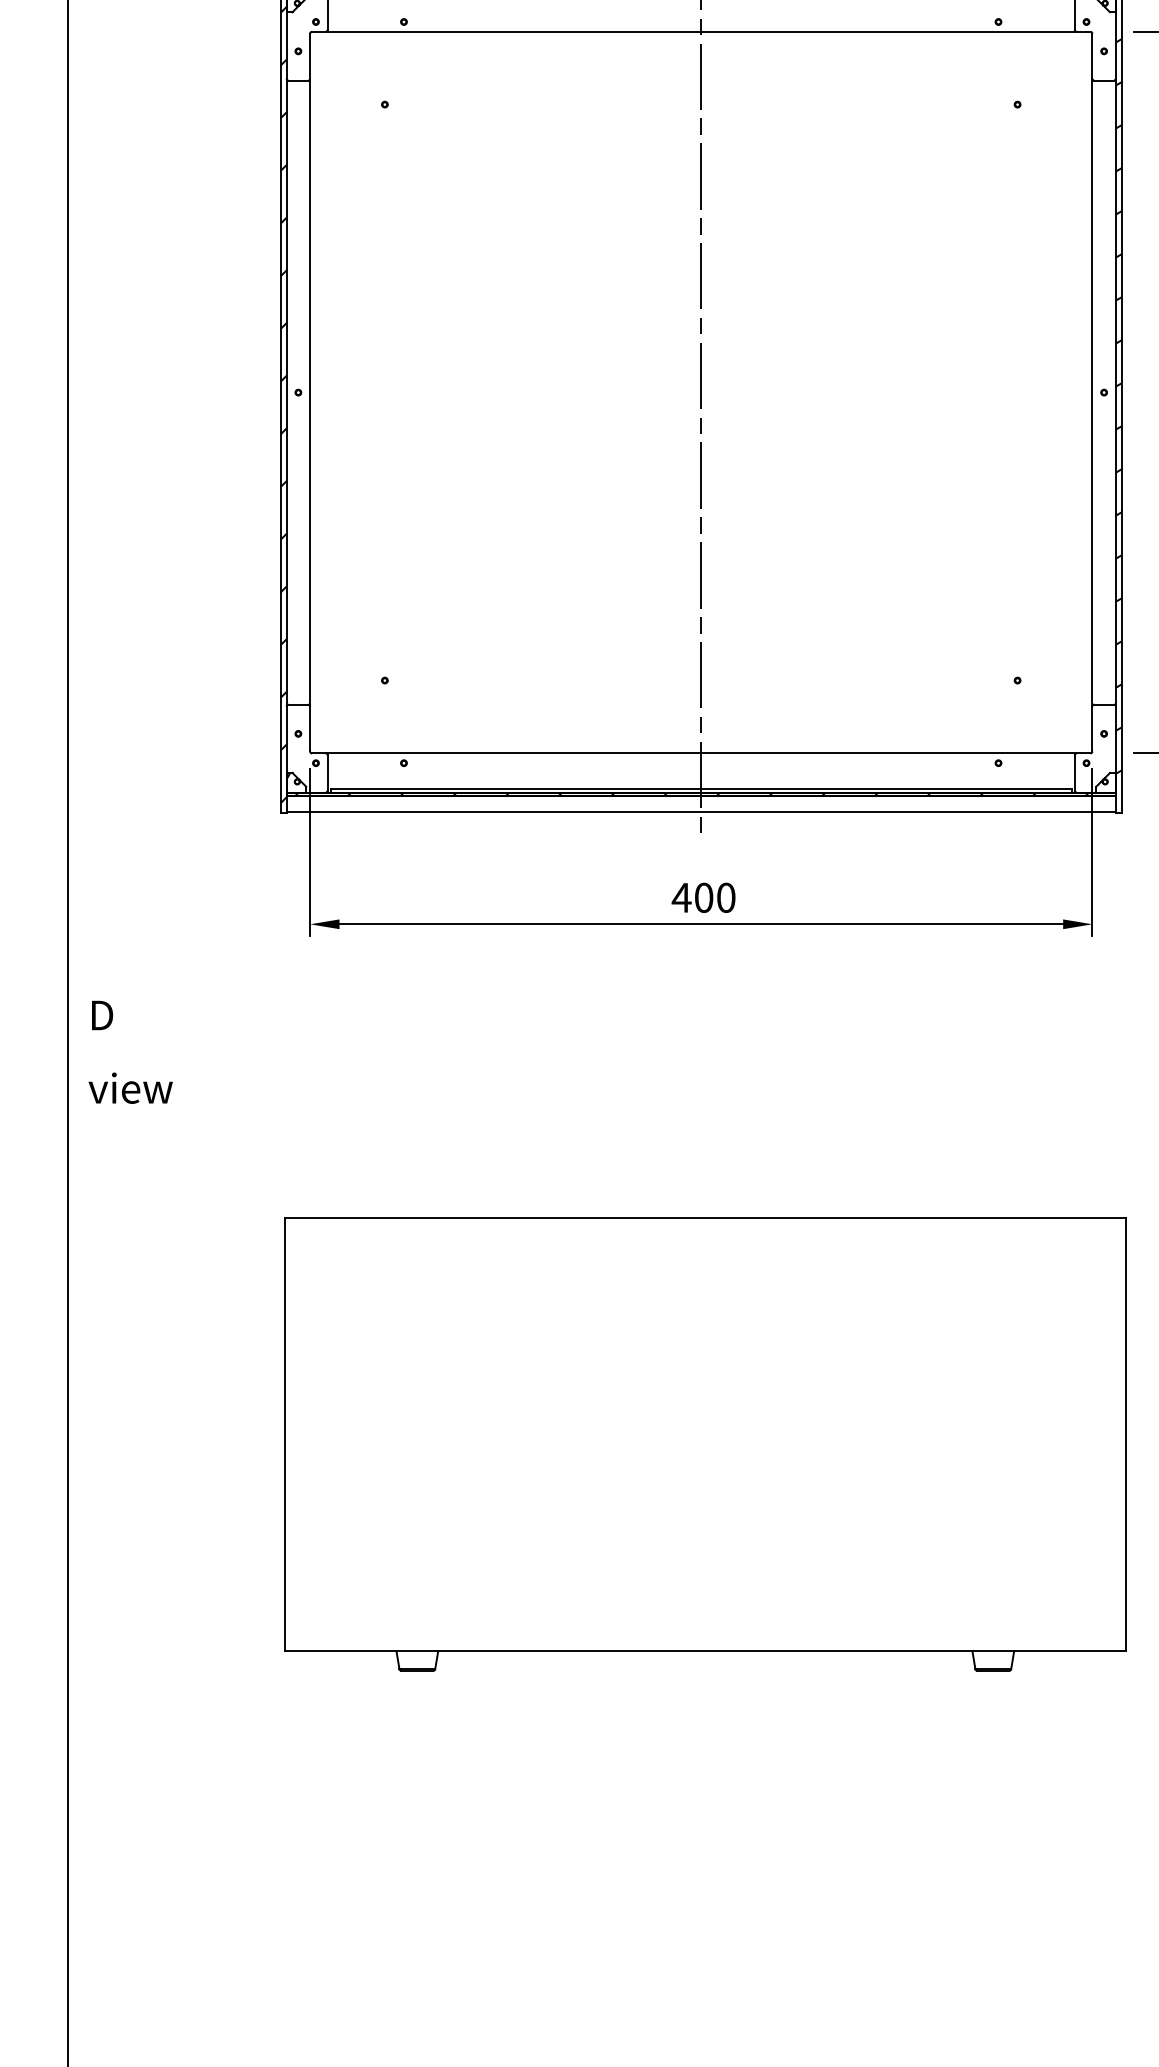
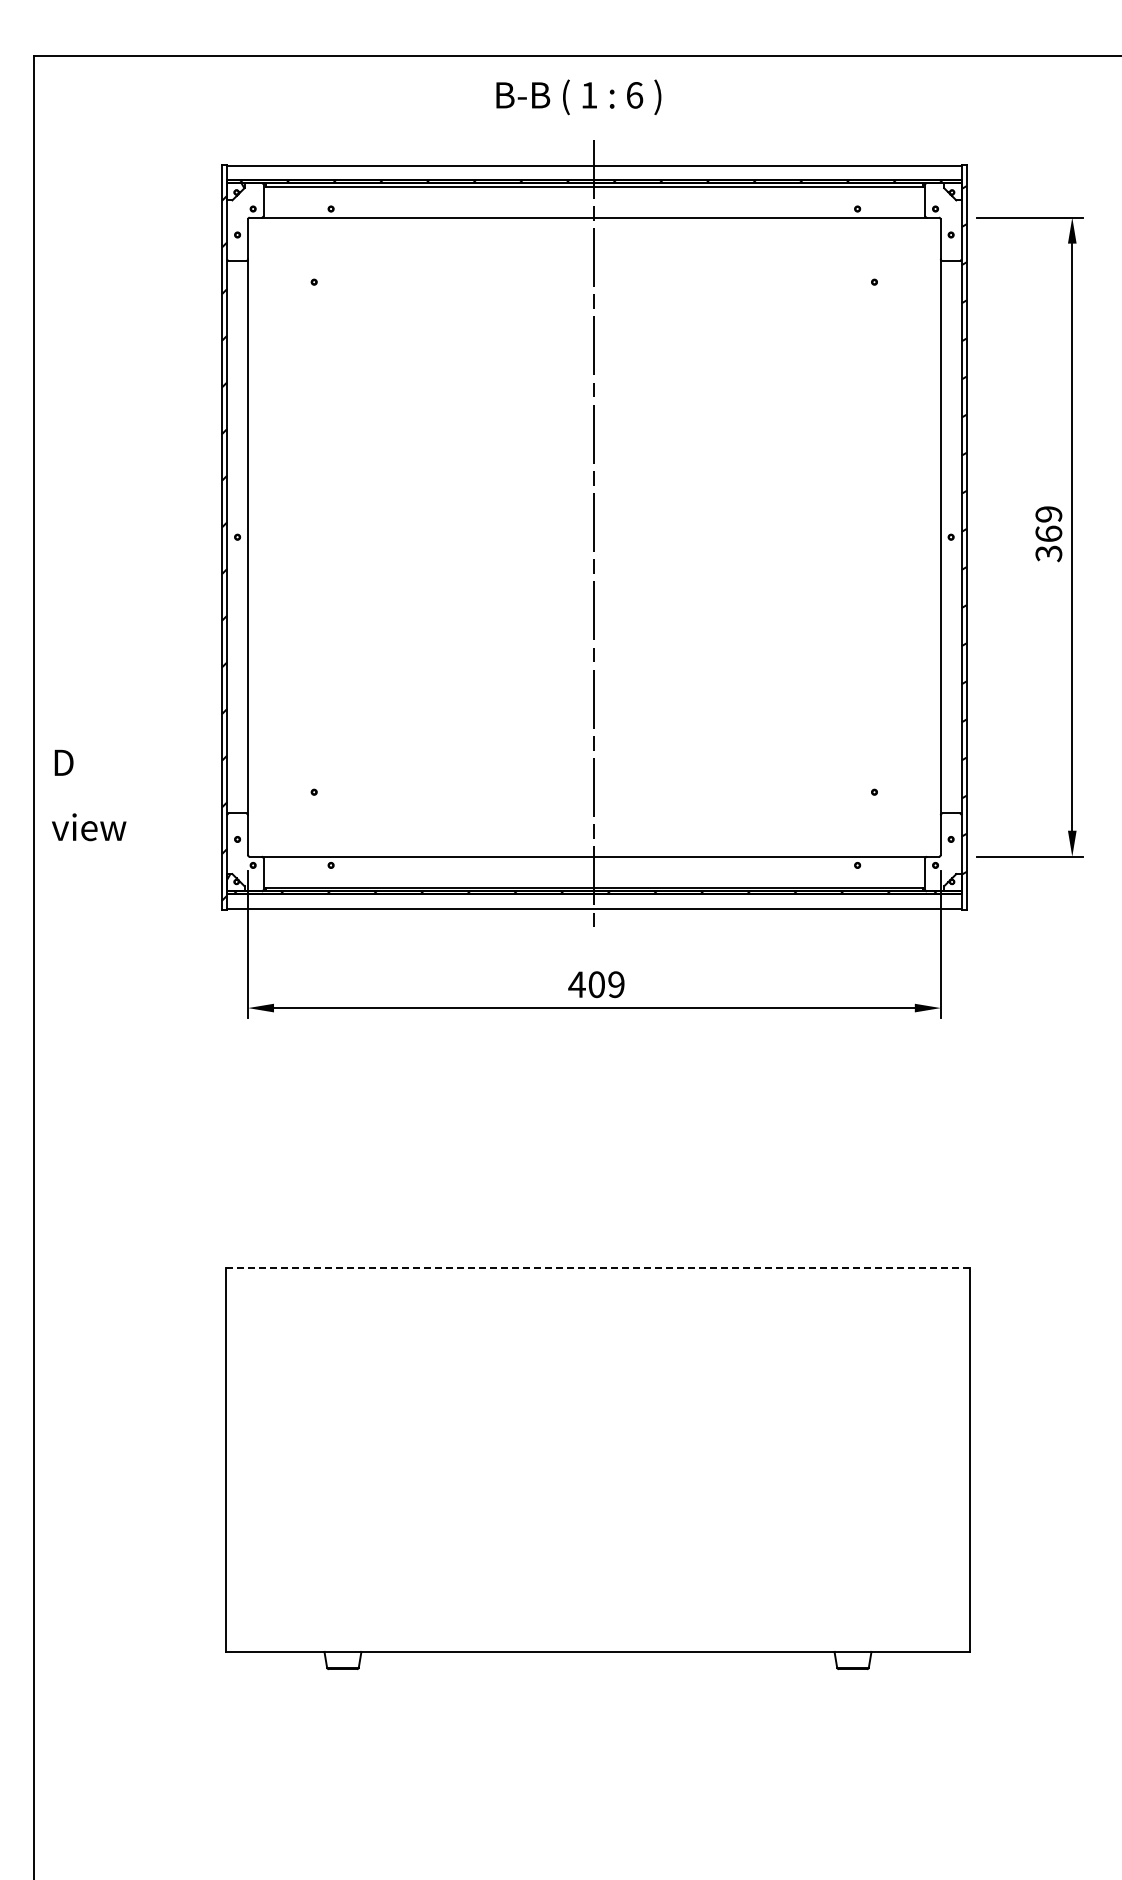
text: (726, 897) -> (616, 984), 400 -> 409
text: (131, 1052) -> (89, 795), moved
line: (704, 1218) -> (597, 1268), solid -> dashed

